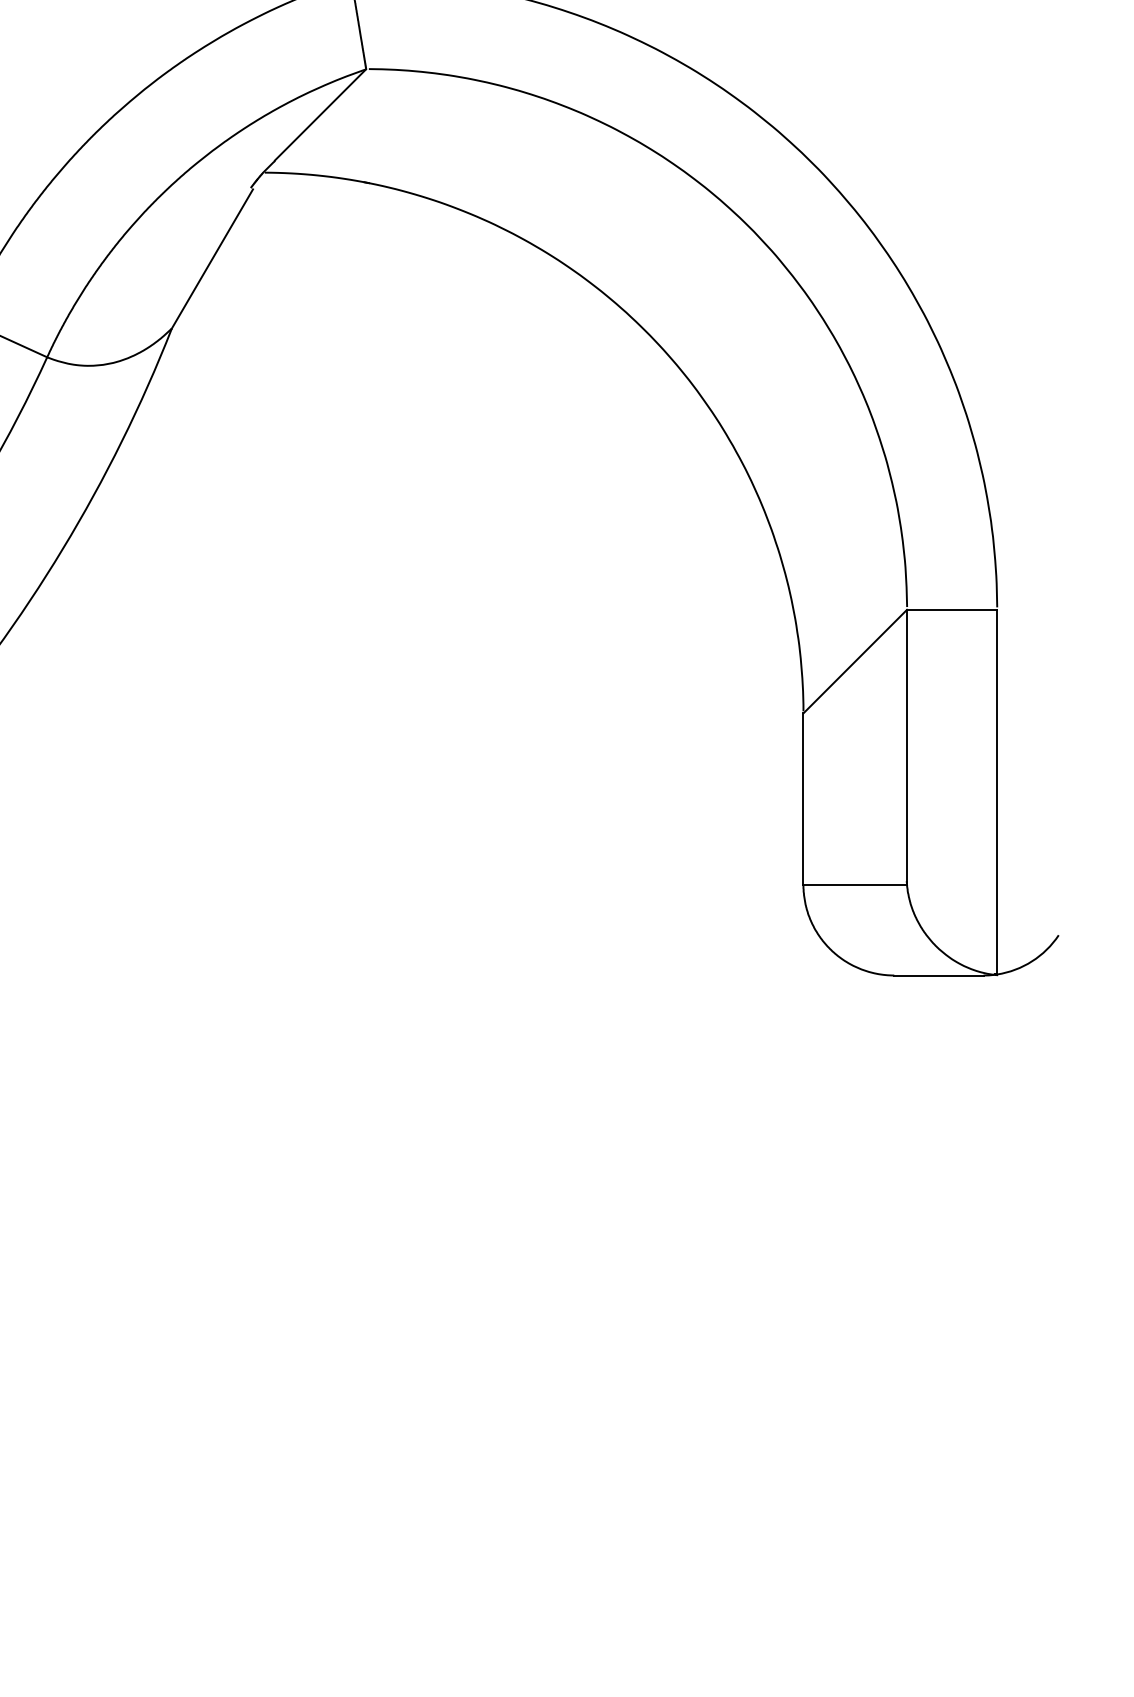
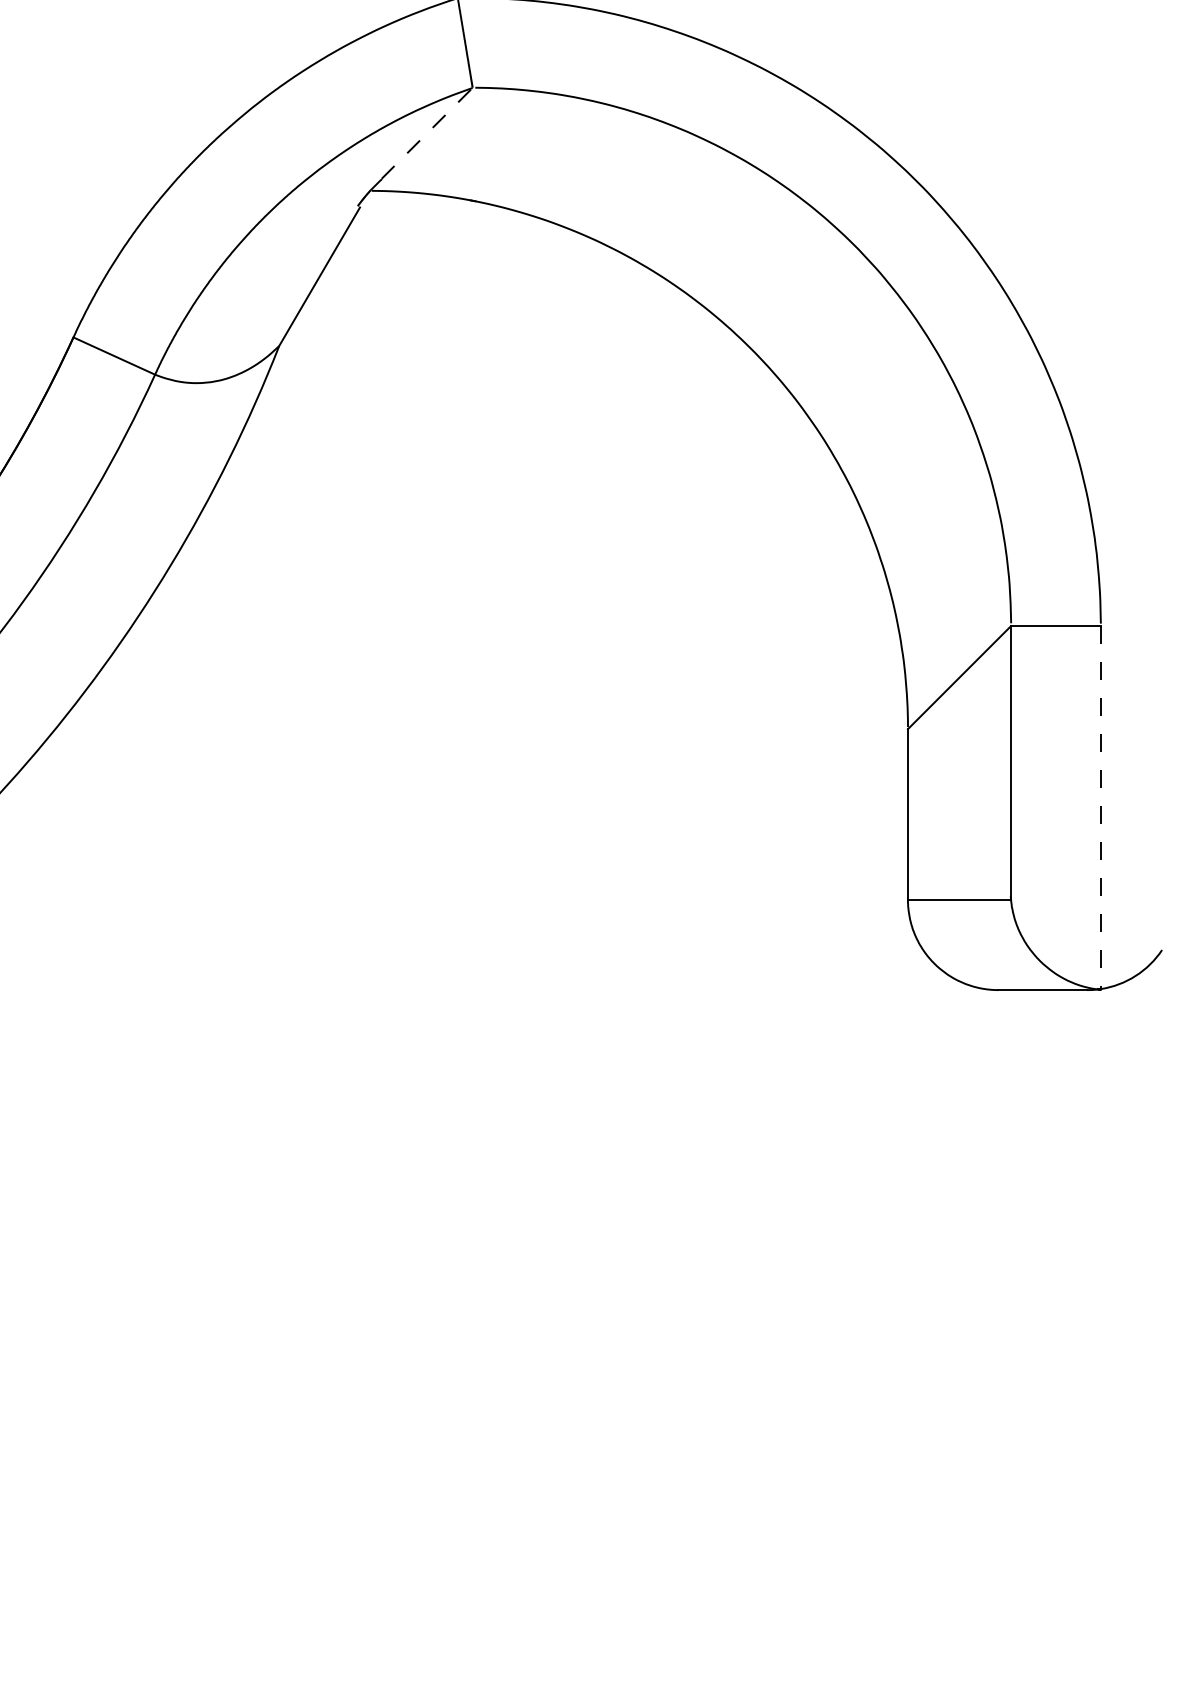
line: (320, 115) -> (427, 133), solid -> dashed
line: (996, 792) -> (1100, 807), solid -> dashed

